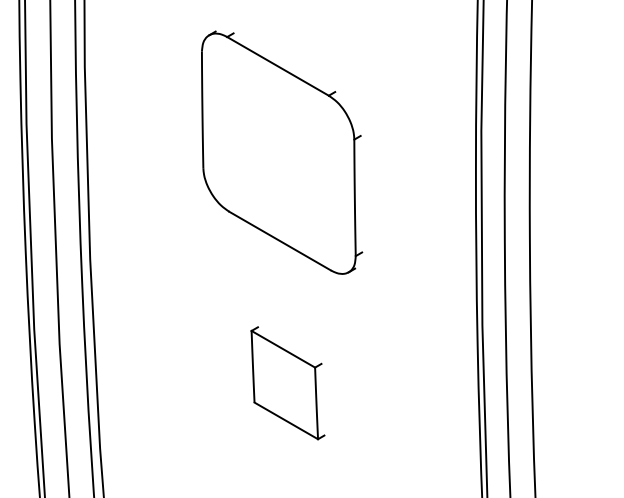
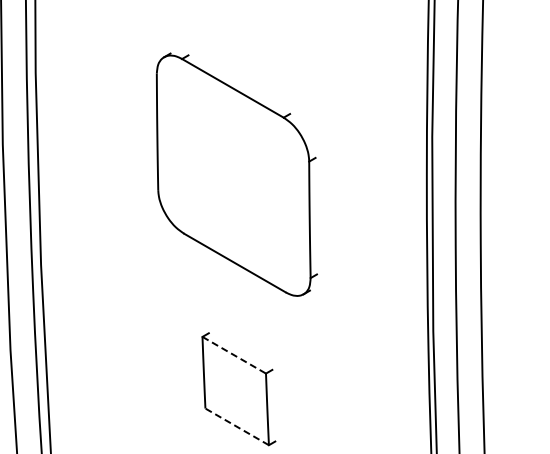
part: (282, 152) -> (237, 174), moved
line: (283, 349) -> (234, 355), solid -> dashed
line: (286, 420) -> (237, 426), solid -> dashed

